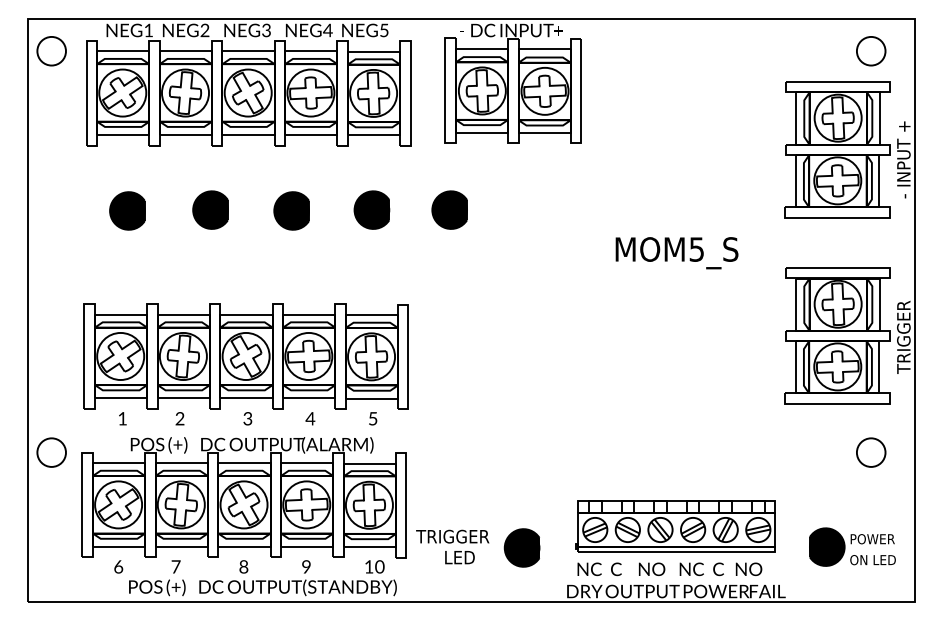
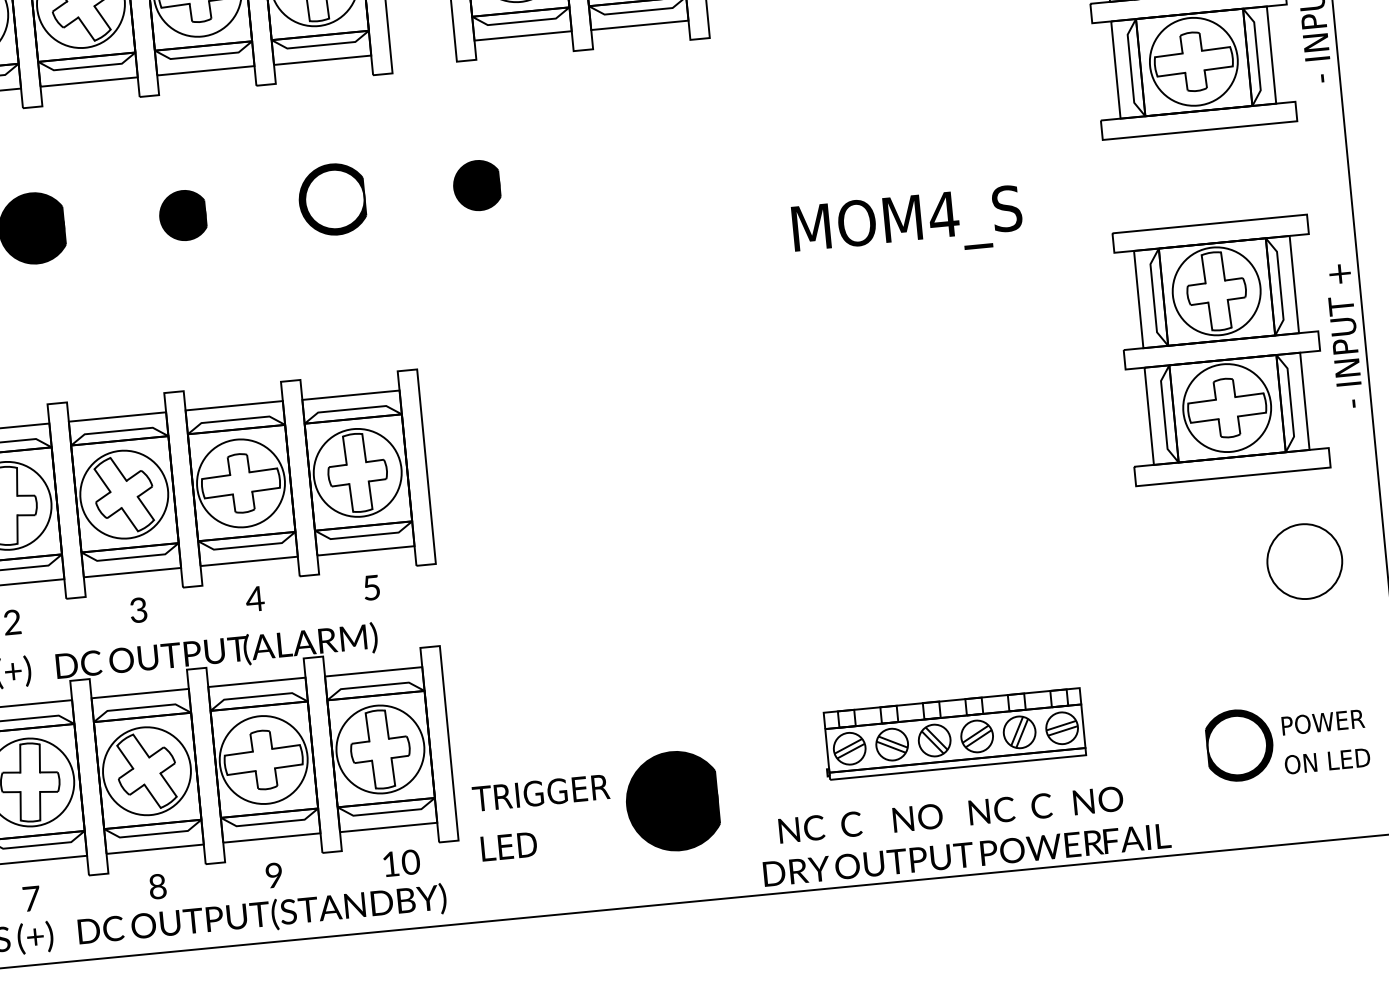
part: (449, 209) -> (476, 184), size x0.7
part: (291, 210) -> (182, 214), size x0.7
fill: (373, 210) -> (335, 200), removed
text: (696, 249) -> (943, 214), MOM5_S -> MOM4_S
text: (903, 334) -> (1343, 335), TRIGGER -> - INPUT +
circle: (870, 452) -> (1303, 561), size x1.4
part: (675, 526) -> (953, 734), size x0.7
part: (521, 547) -> (670, 800), size x1.4
fill: (825, 547) -> (1236, 746), removed
text: (459, 557) -> (508, 846), moved

